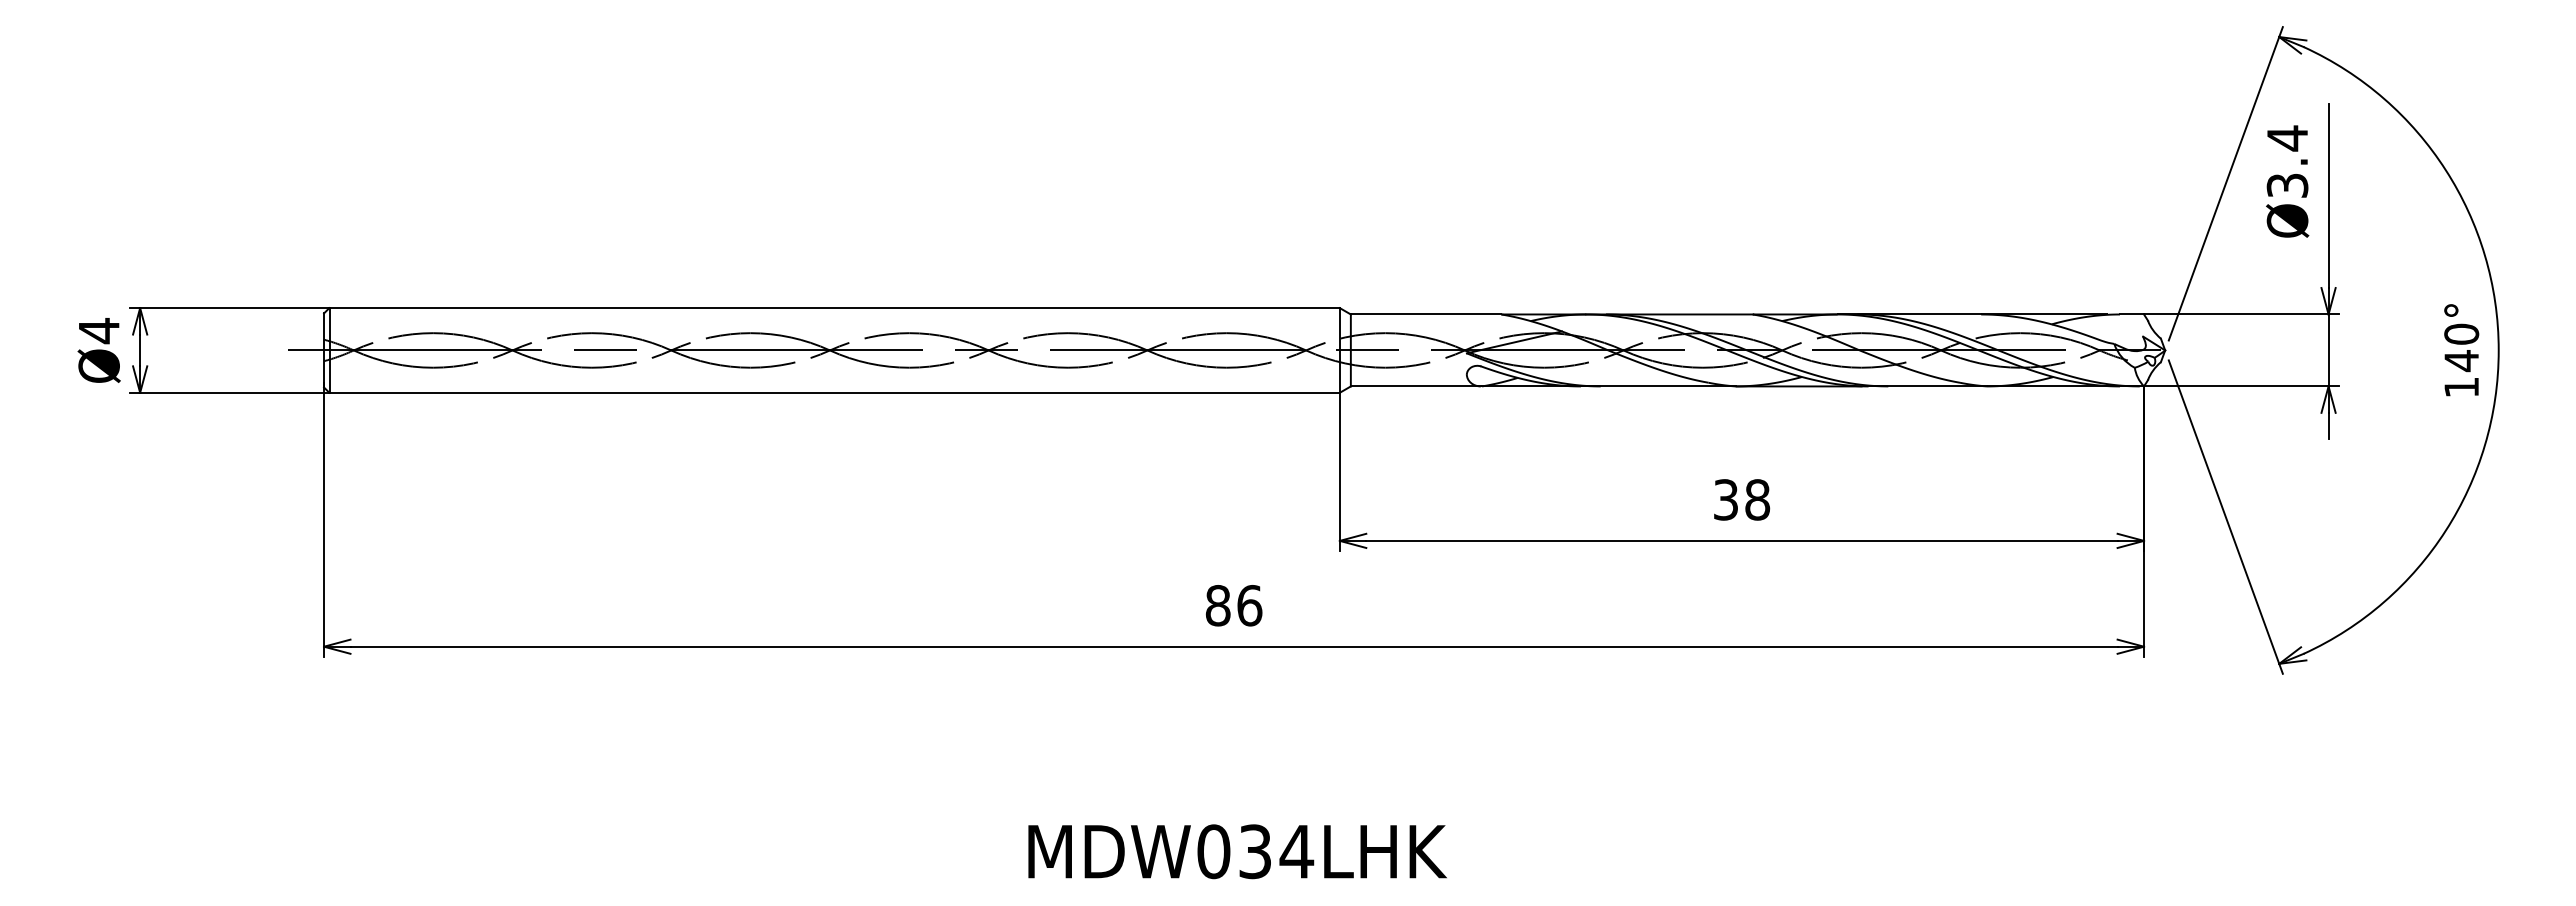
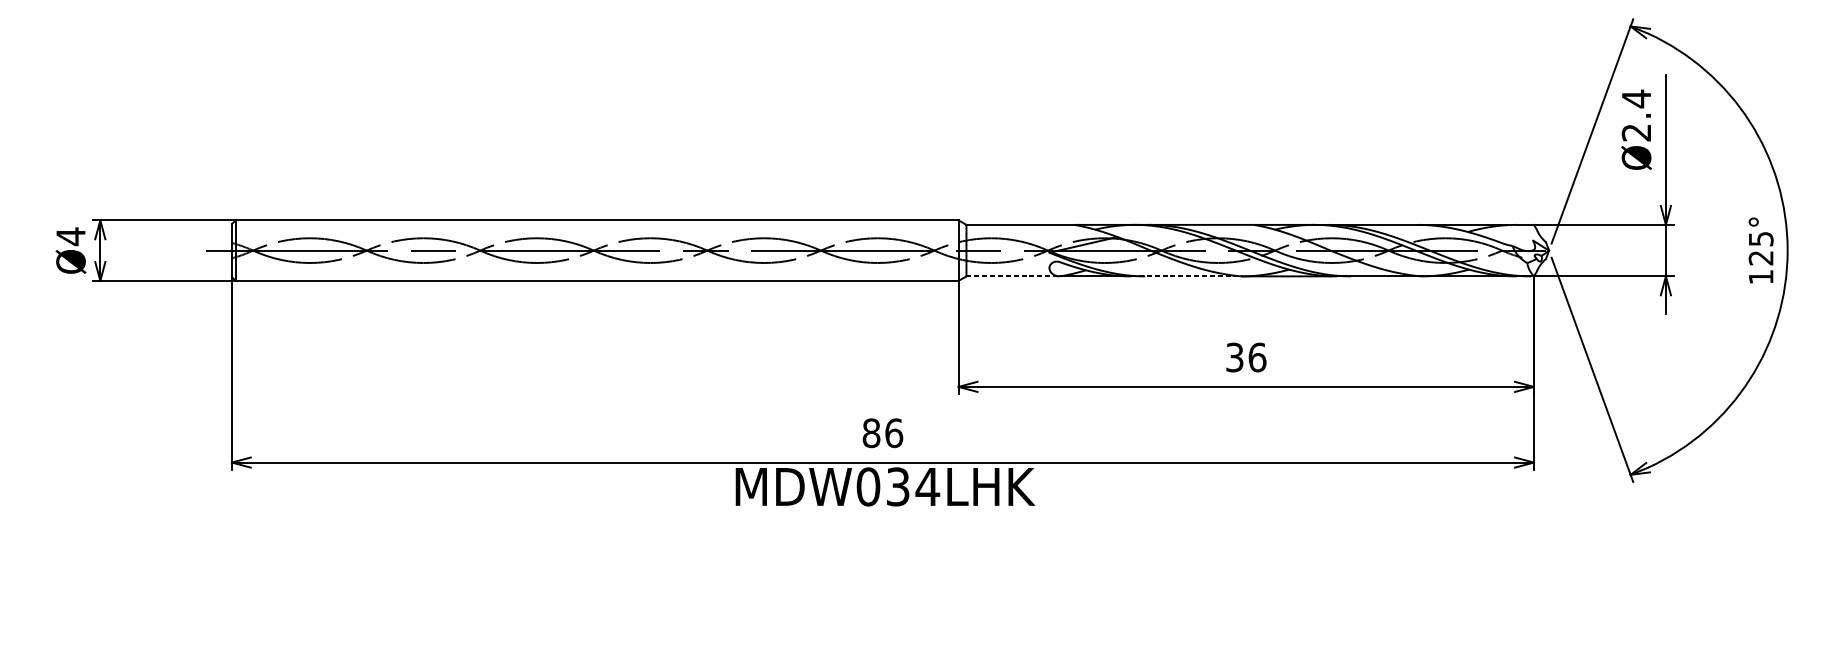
text: (2287, 185) -> (1636, 132), Ø3.4 -> Ø2.4
text: (2461, 347) -> (1761, 248), 140° -> 125°
line: (1415, 386) -> (1012, 276), solid -> dashed
line: (1658, 386) -> (1186, 276), solid -> dashed
text: (1757, 499) -> (1257, 357), 38 -> 36
text: (1237, 851) -> (885, 486), moved

